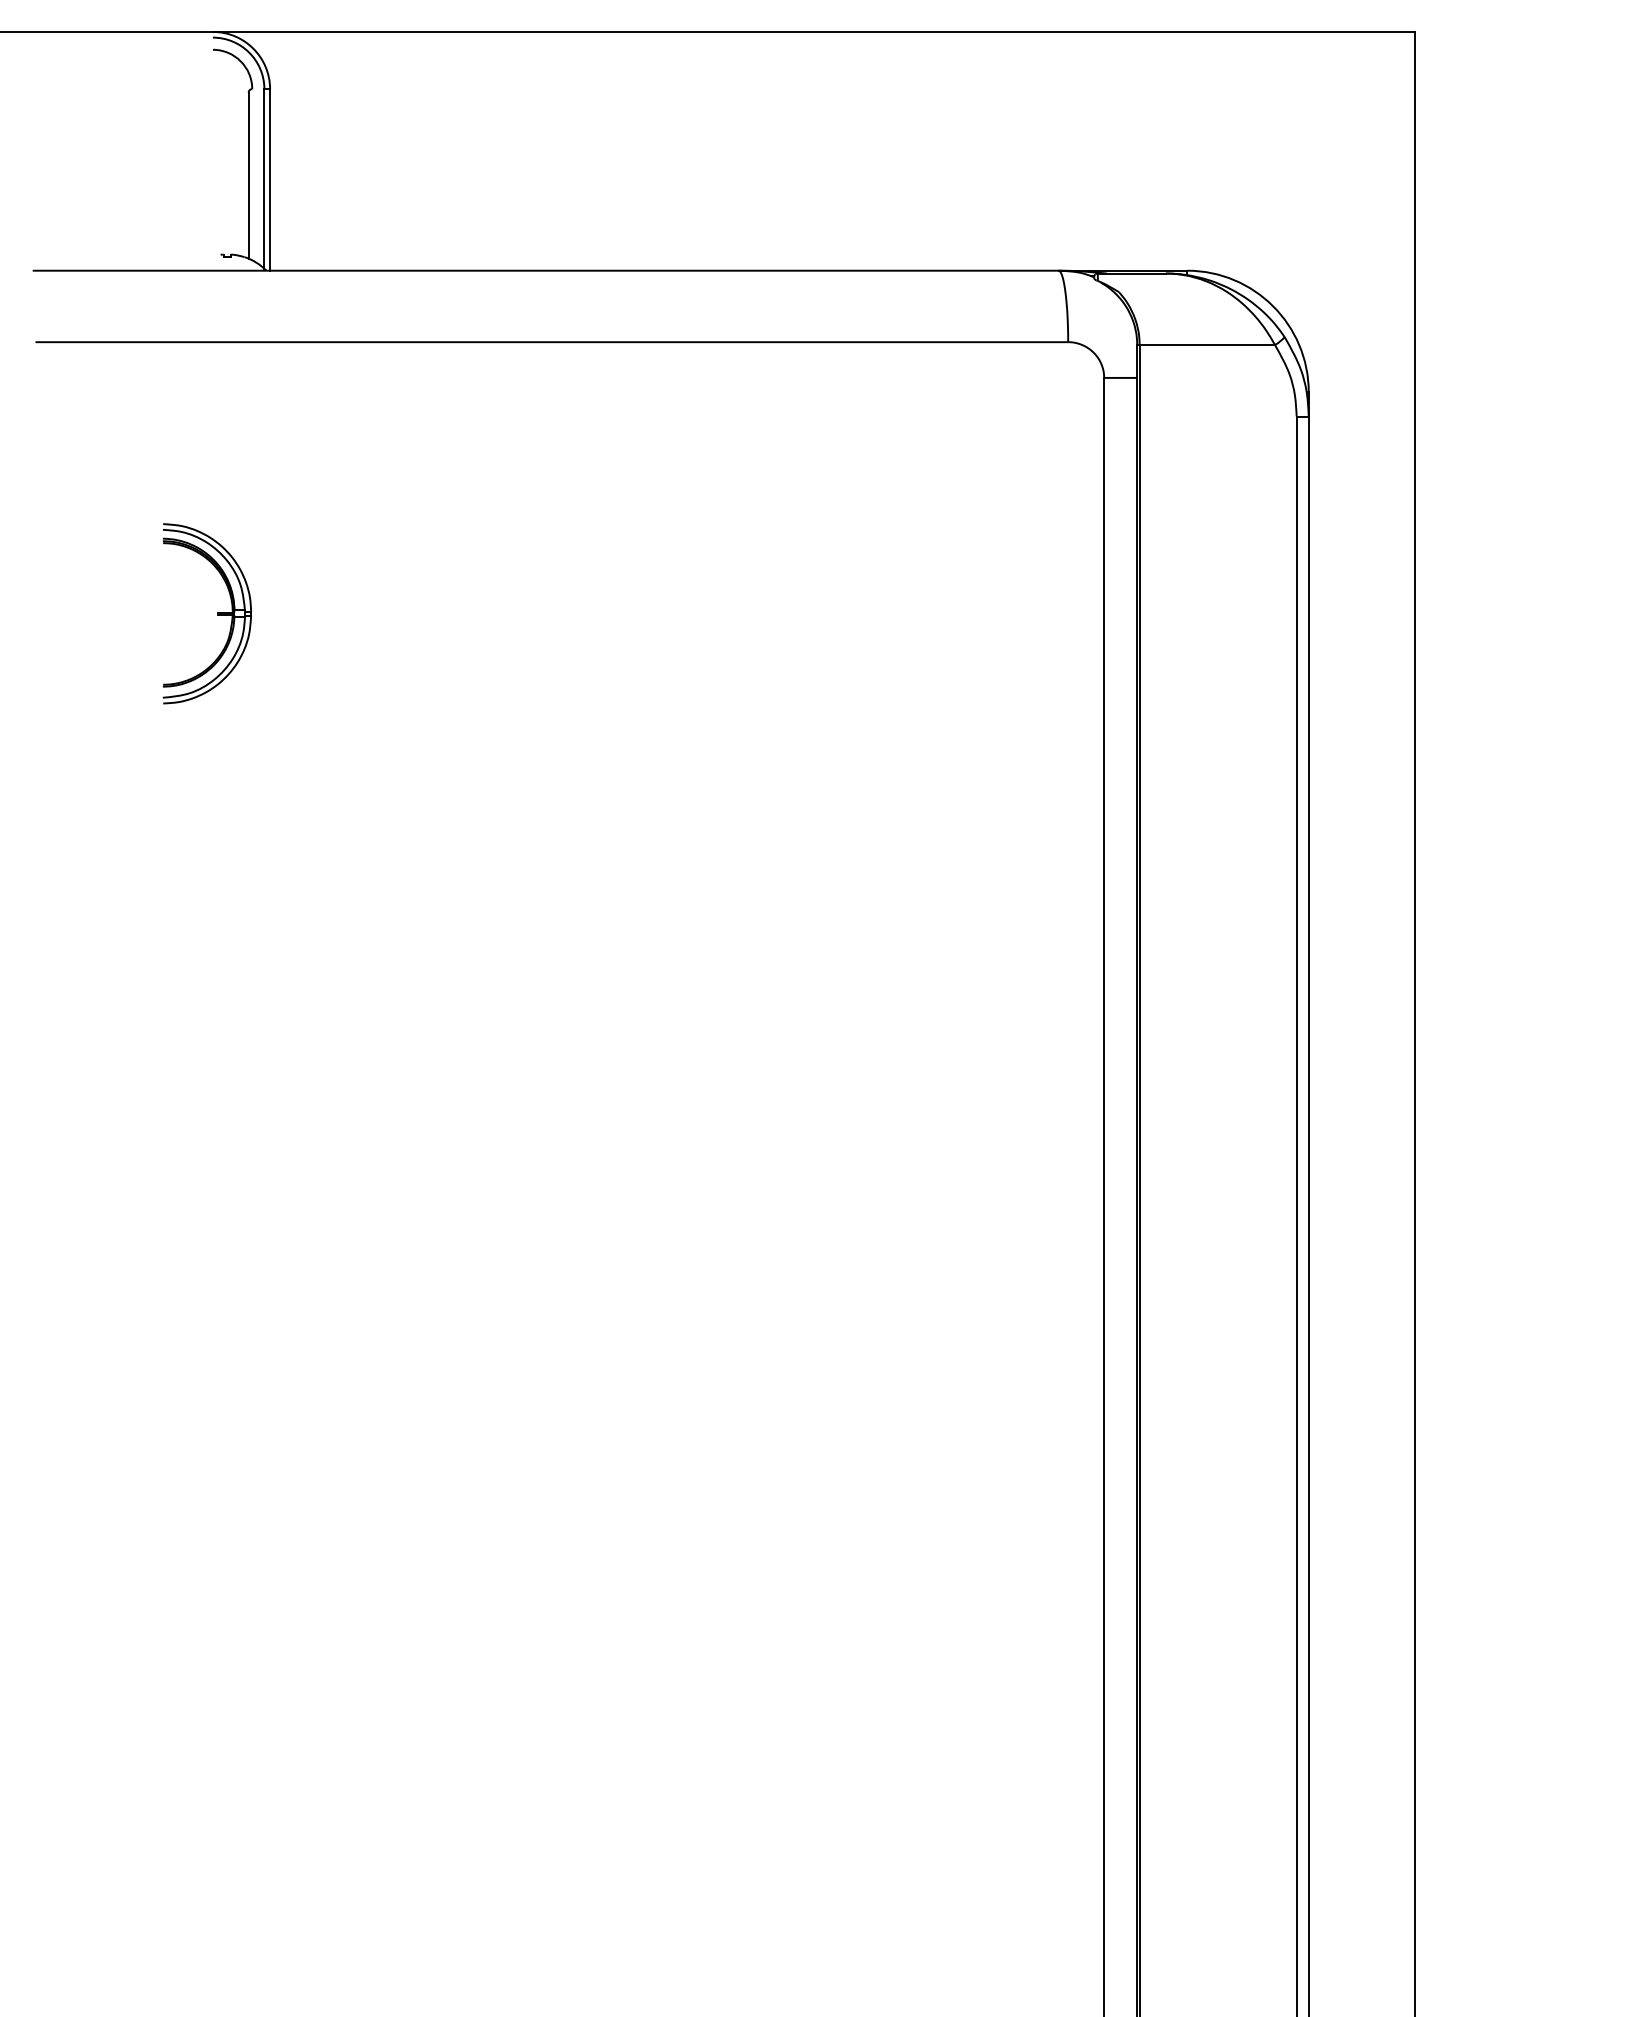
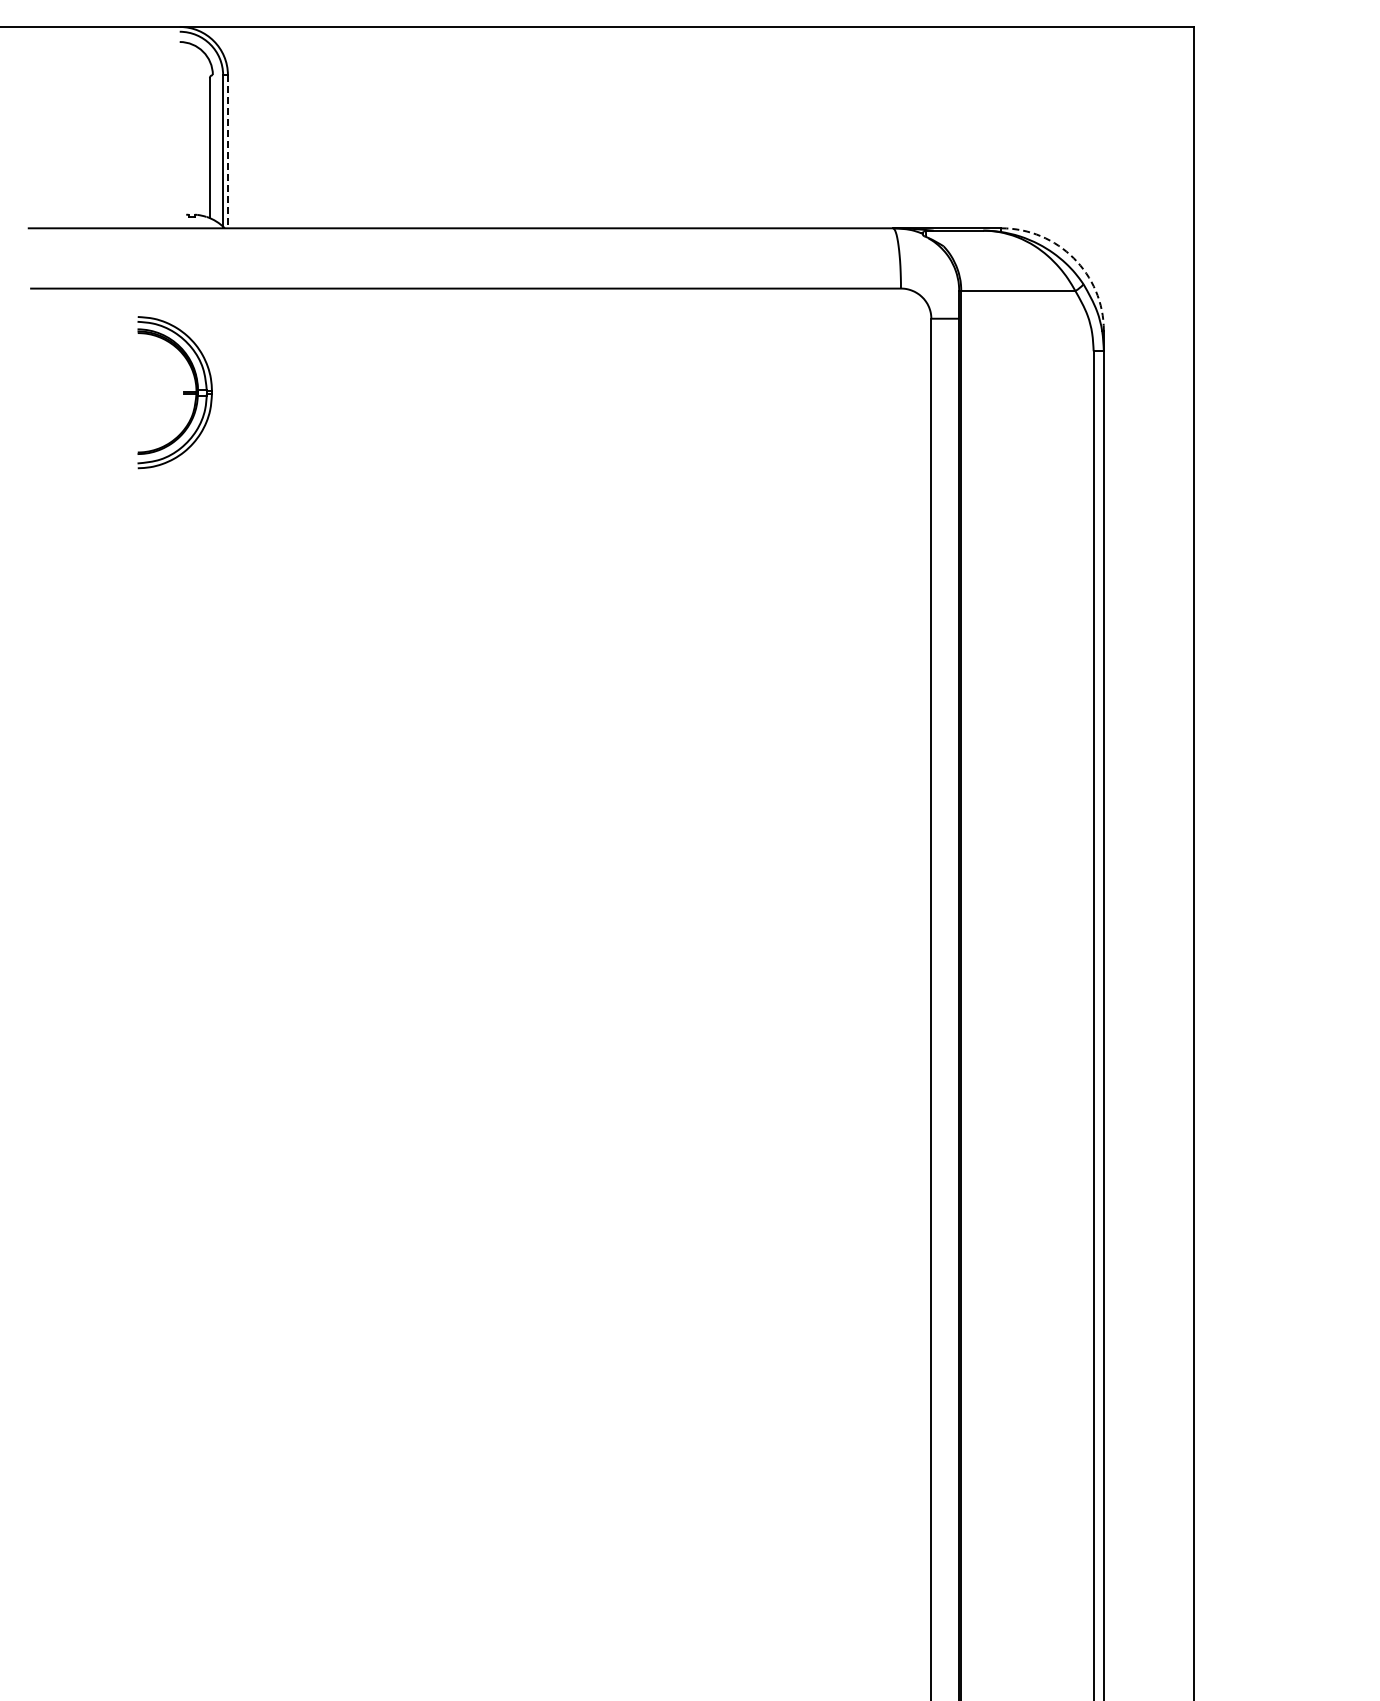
line: (269, 179) -> (227, 151), solid -> dashed
arc: (1272, 306) -> (1073, 258), solid -> dashed
part: (217, 613) -> (183, 392), moved

